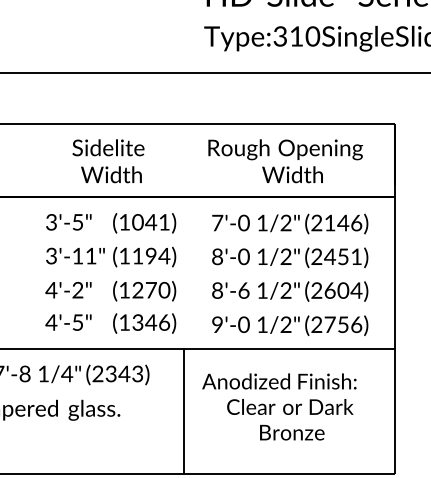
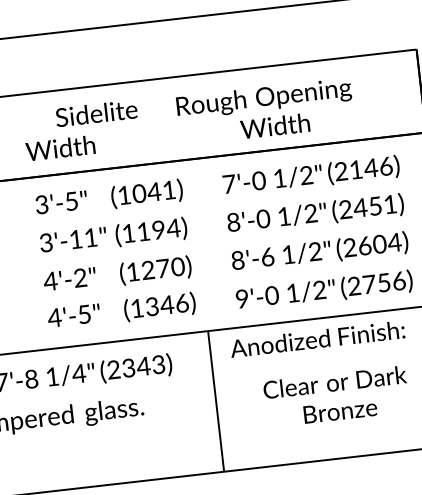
text: (285, 161) -> (265, 112), moved
text: (111, 174) -> (60, 148), moved
text: (279, 381) -> (317, 339), moved

